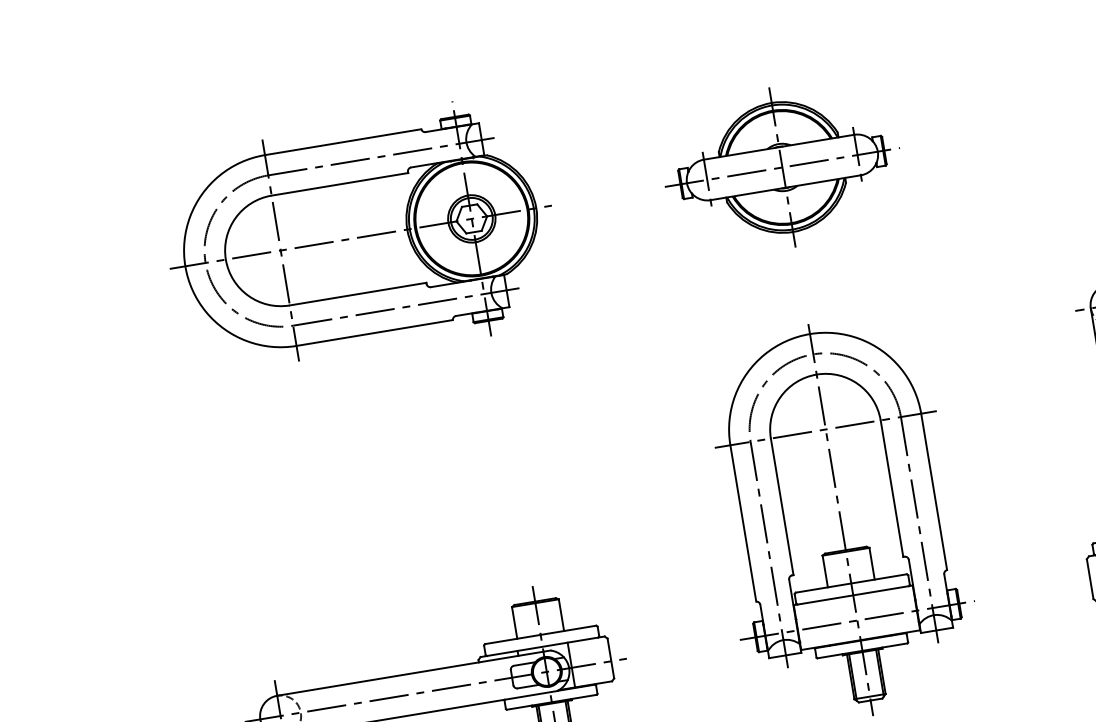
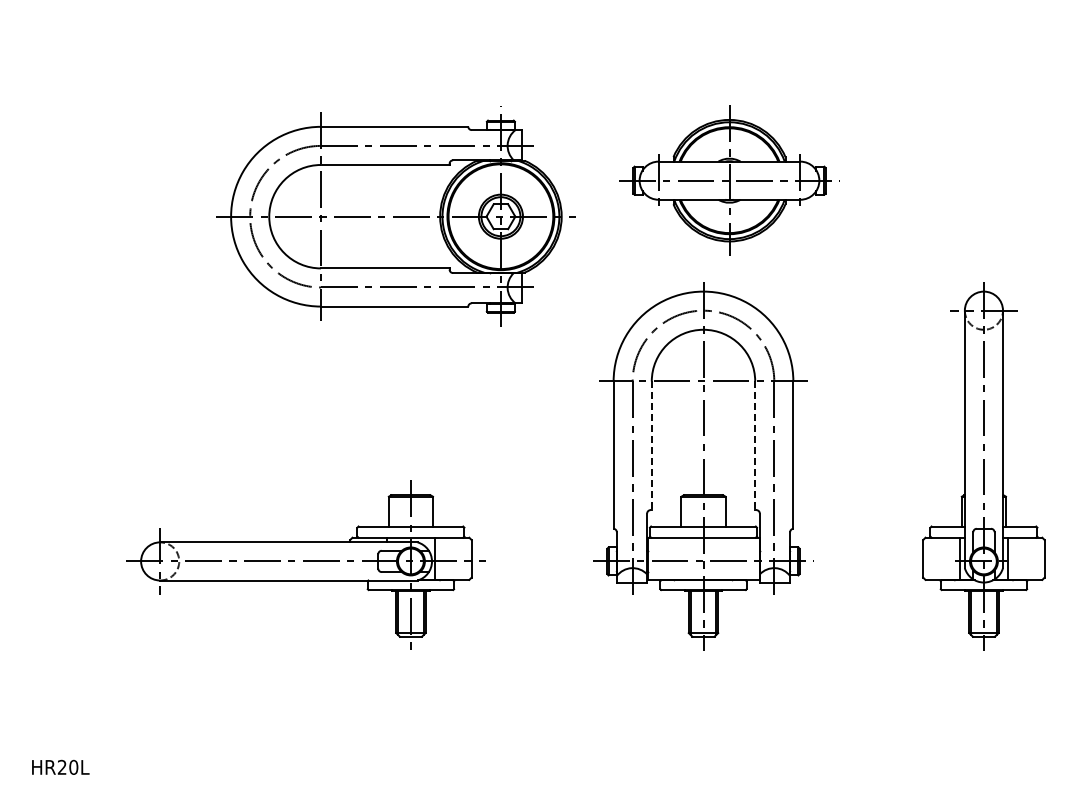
part: (782, 167) -> (729, 180), moved
part: (359, 237) -> (395, 216), moved
line: (892, 489) -> (755, 446), solid -> dashed
line: (782, 507) -> (651, 446), solid -> dashed

